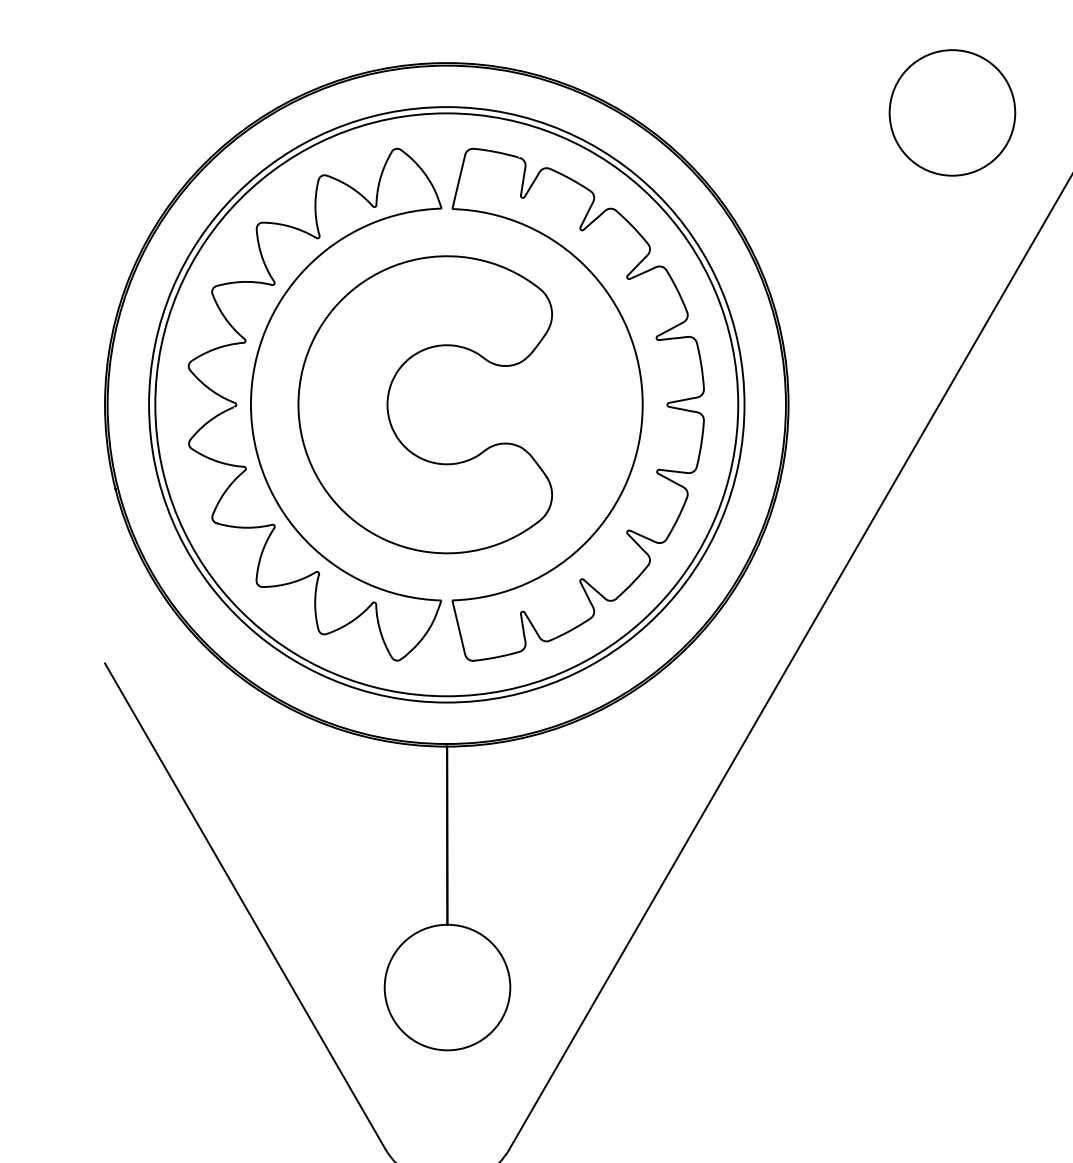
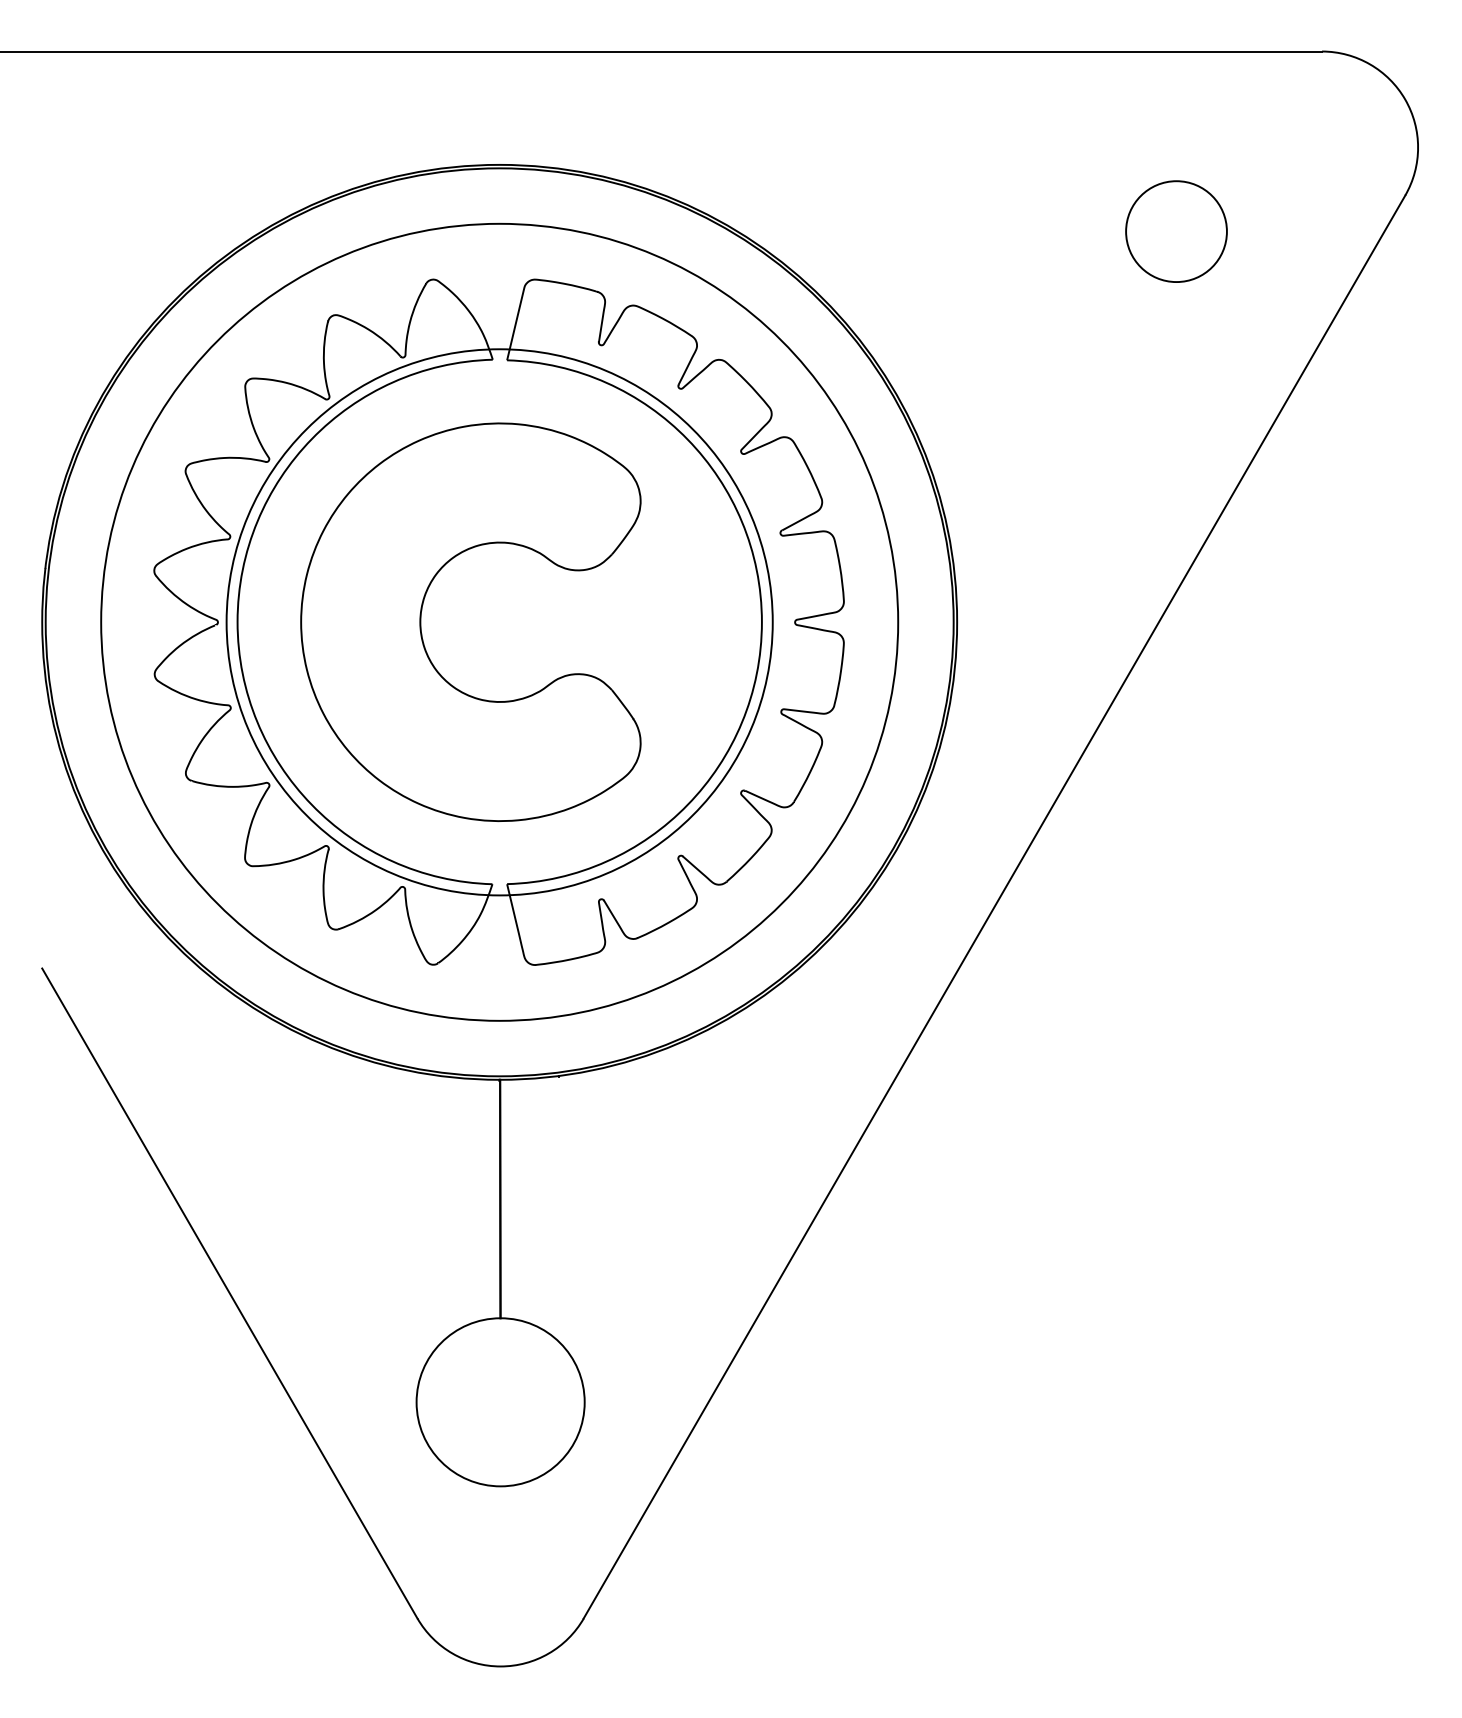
circle: (952, 112) -> (1176, 231), size x0.6
circle: (446, 404) -> (499, 622), size x0.7

